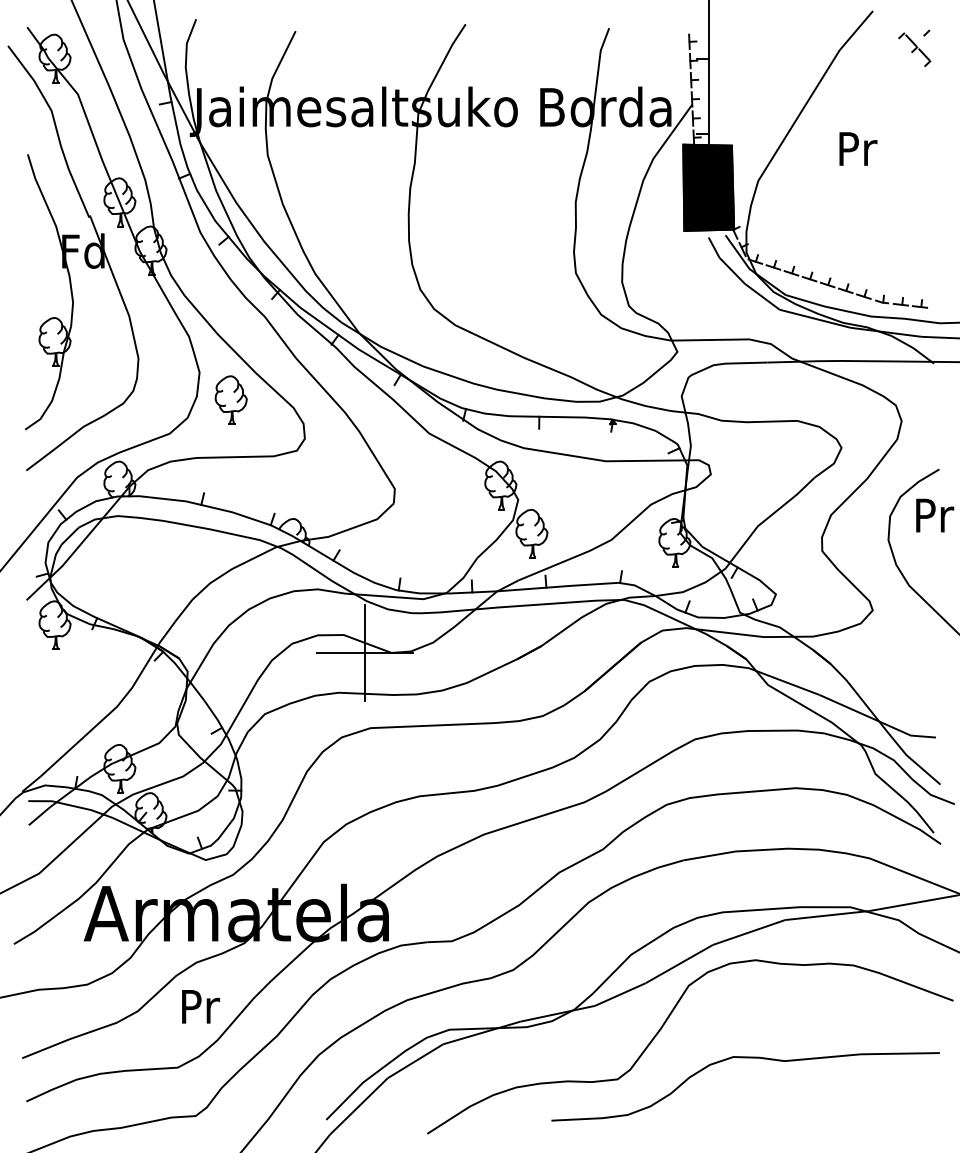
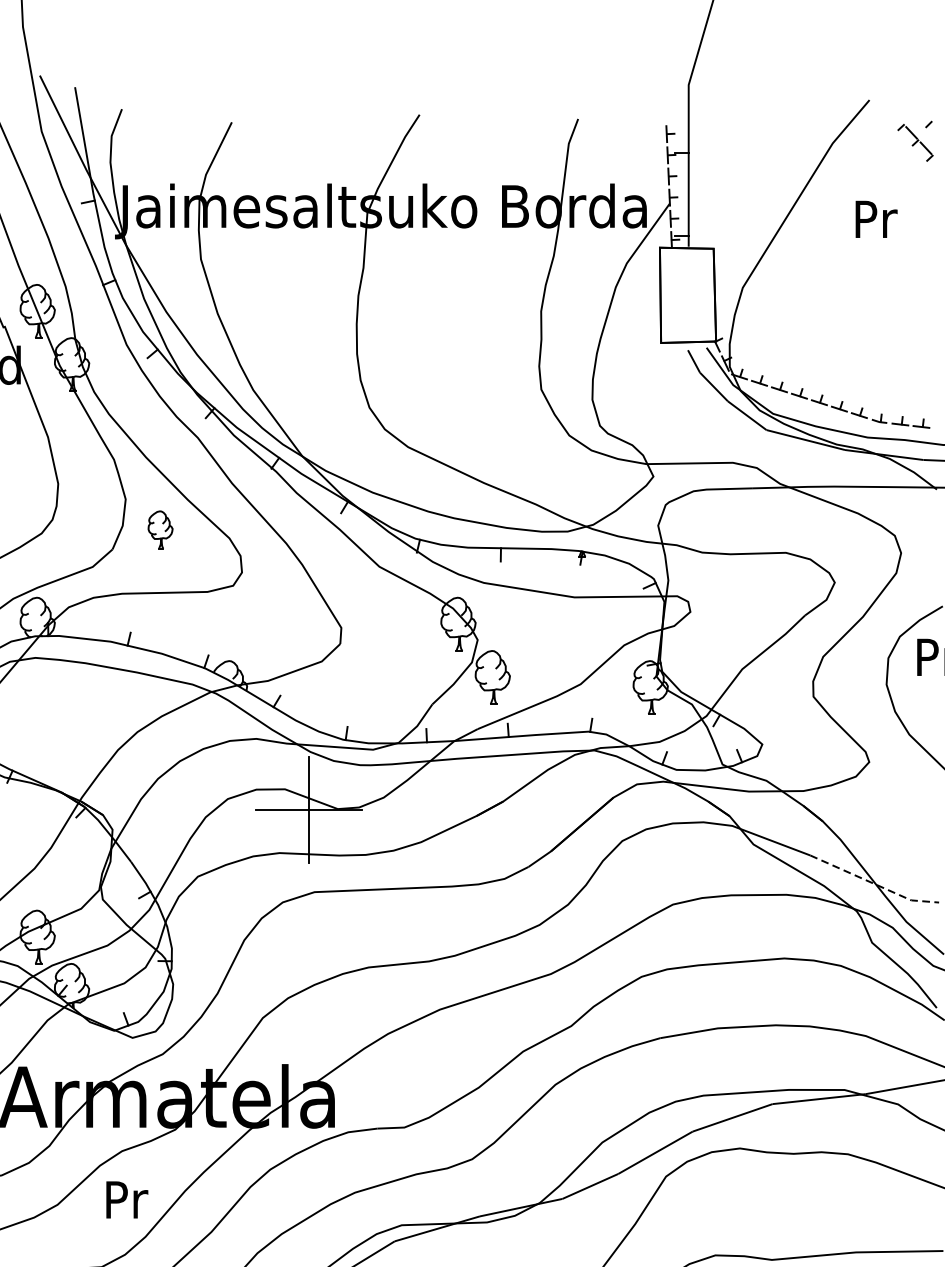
text: (858, 148) -> (876, 218), moved
fill: (708, 187) -> (687, 295), removed
part: (230, 399) -> (159, 529), size x0.7
line: (877, 720) -> (874, 883), solid -> dashed

